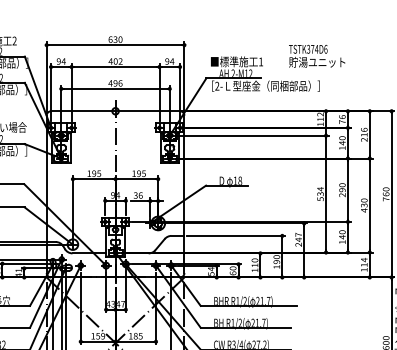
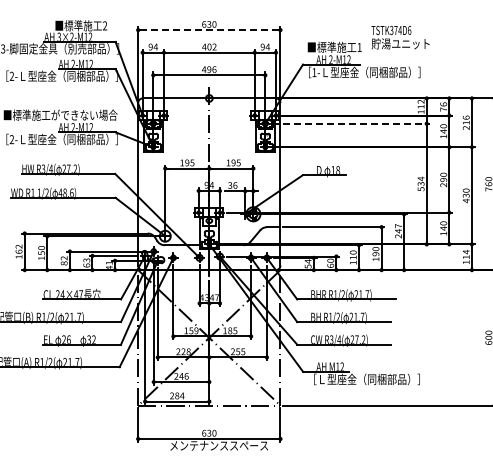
line: (115, 45) -> (209, 30), solid -> dashed
text: (317, 56) -> (400, 37), moved
text: (217, 86) -> (314, 72), 2- -> 1-
line: (252, 135) -> (350, 123), solid -> dashed

